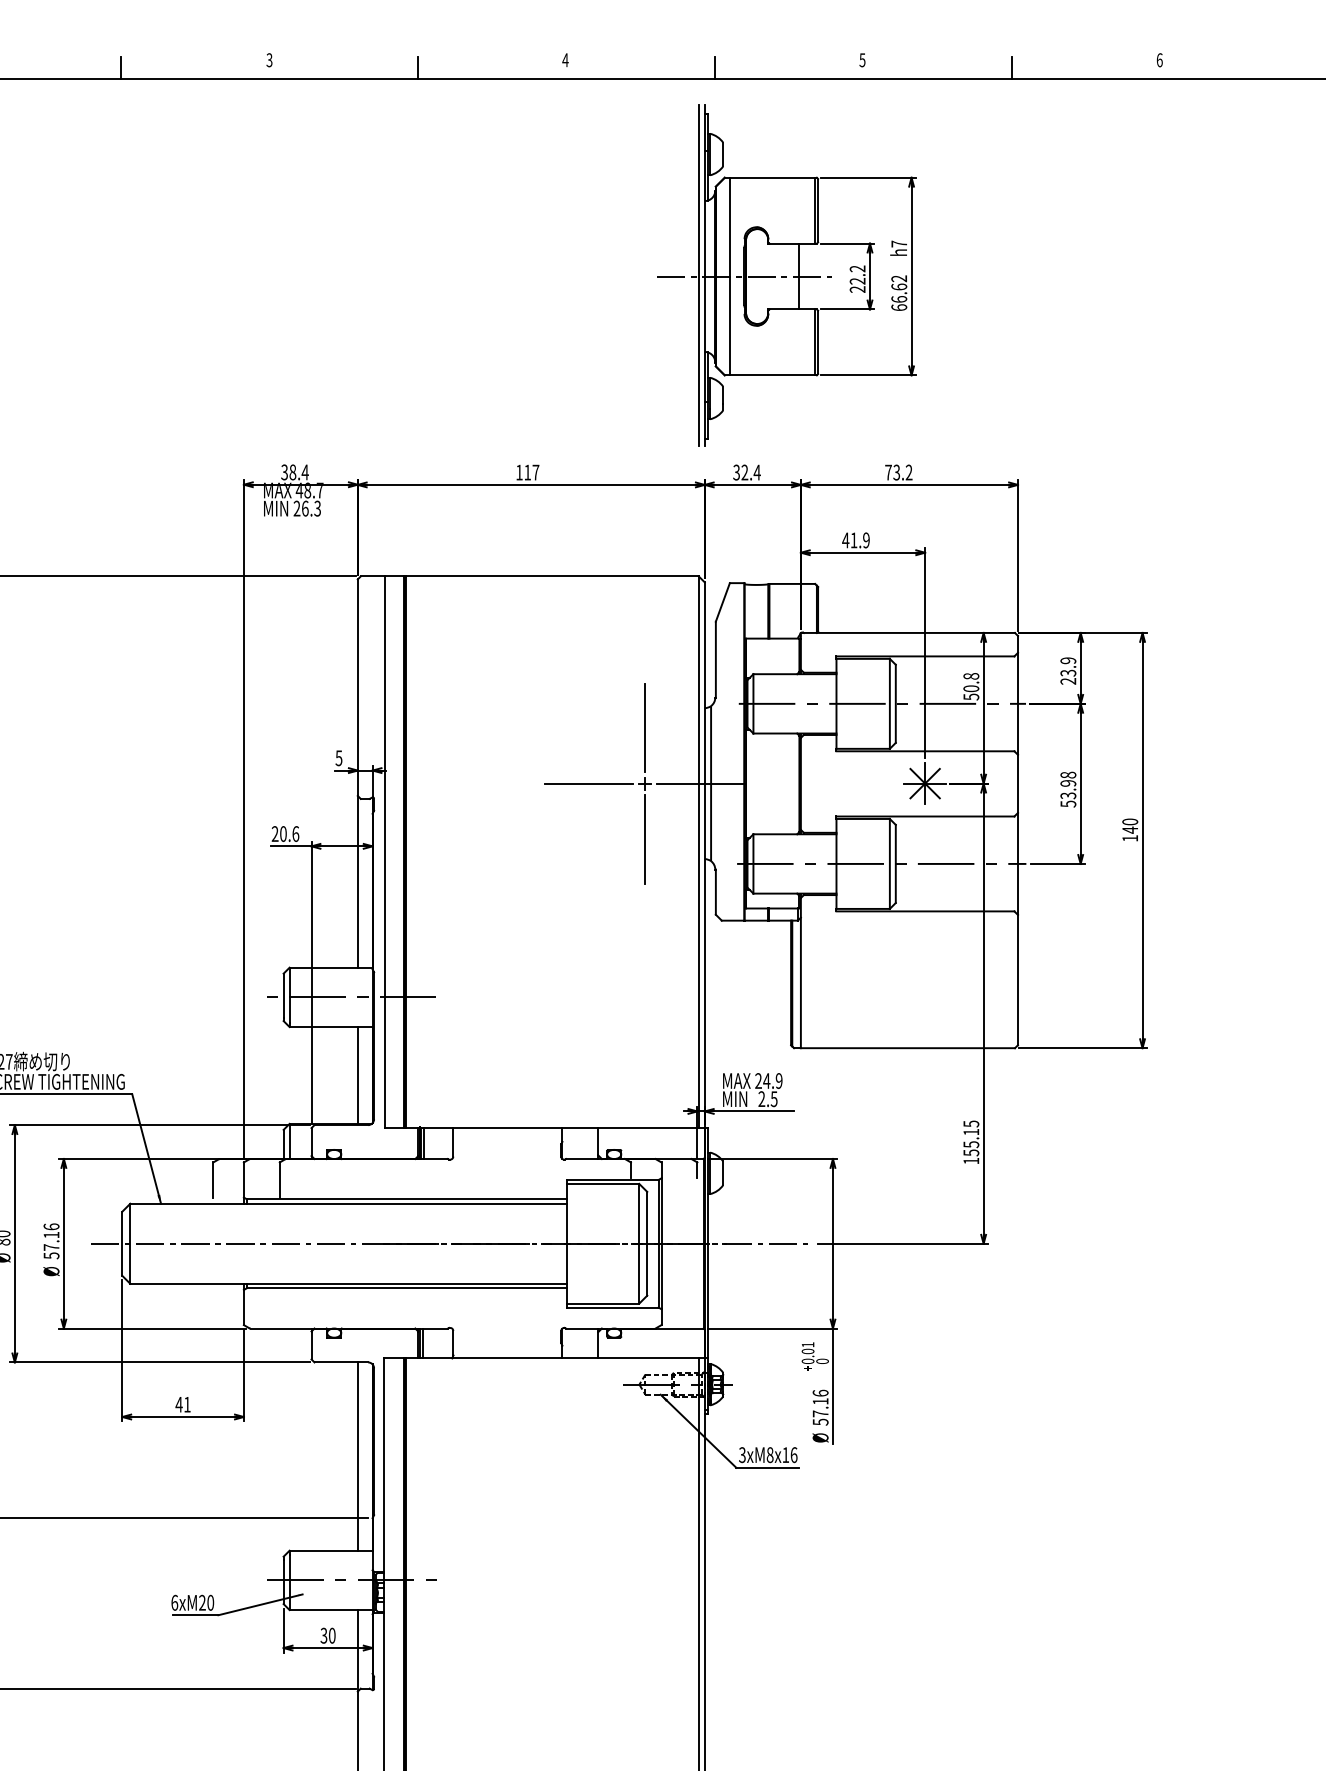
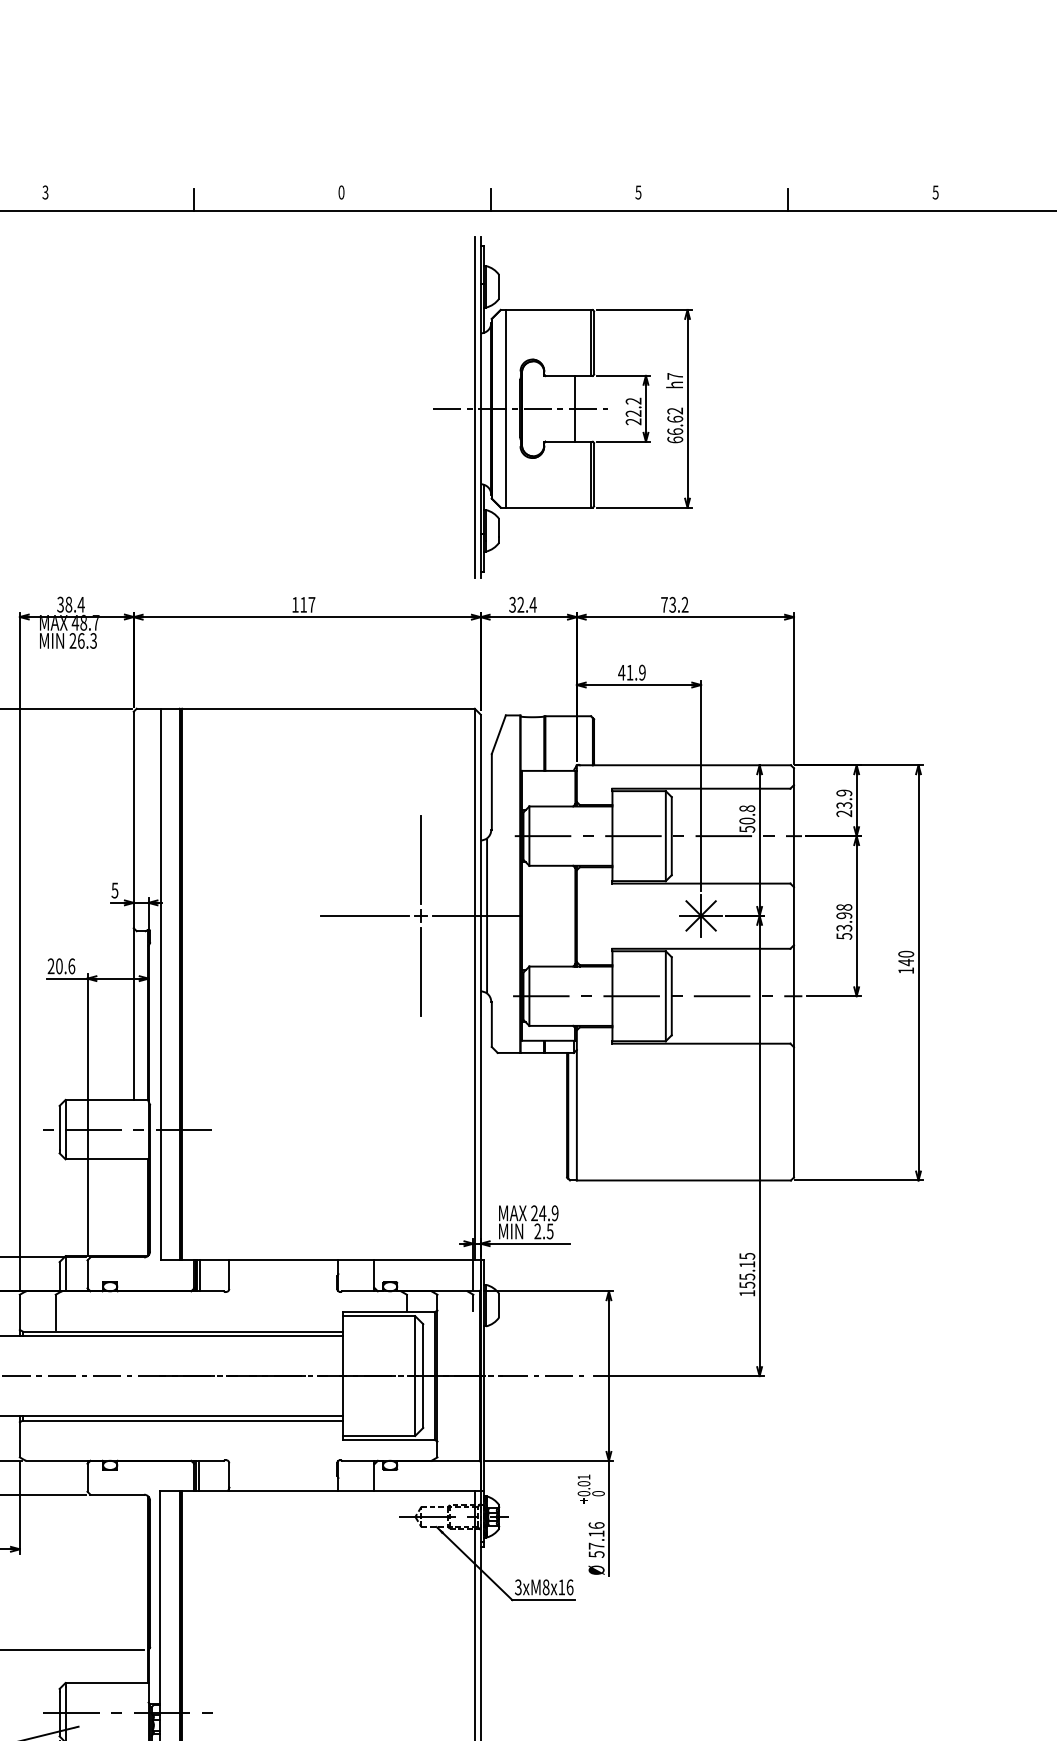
text: (565, 60) -> (341, 192), 4 -> 0
text: (1159, 60) -> (935, 192), 6 -> 5
line: (357, 1075) -> (133, 1207), removed
line: (357, 1456) -> (133, 1588), removed

